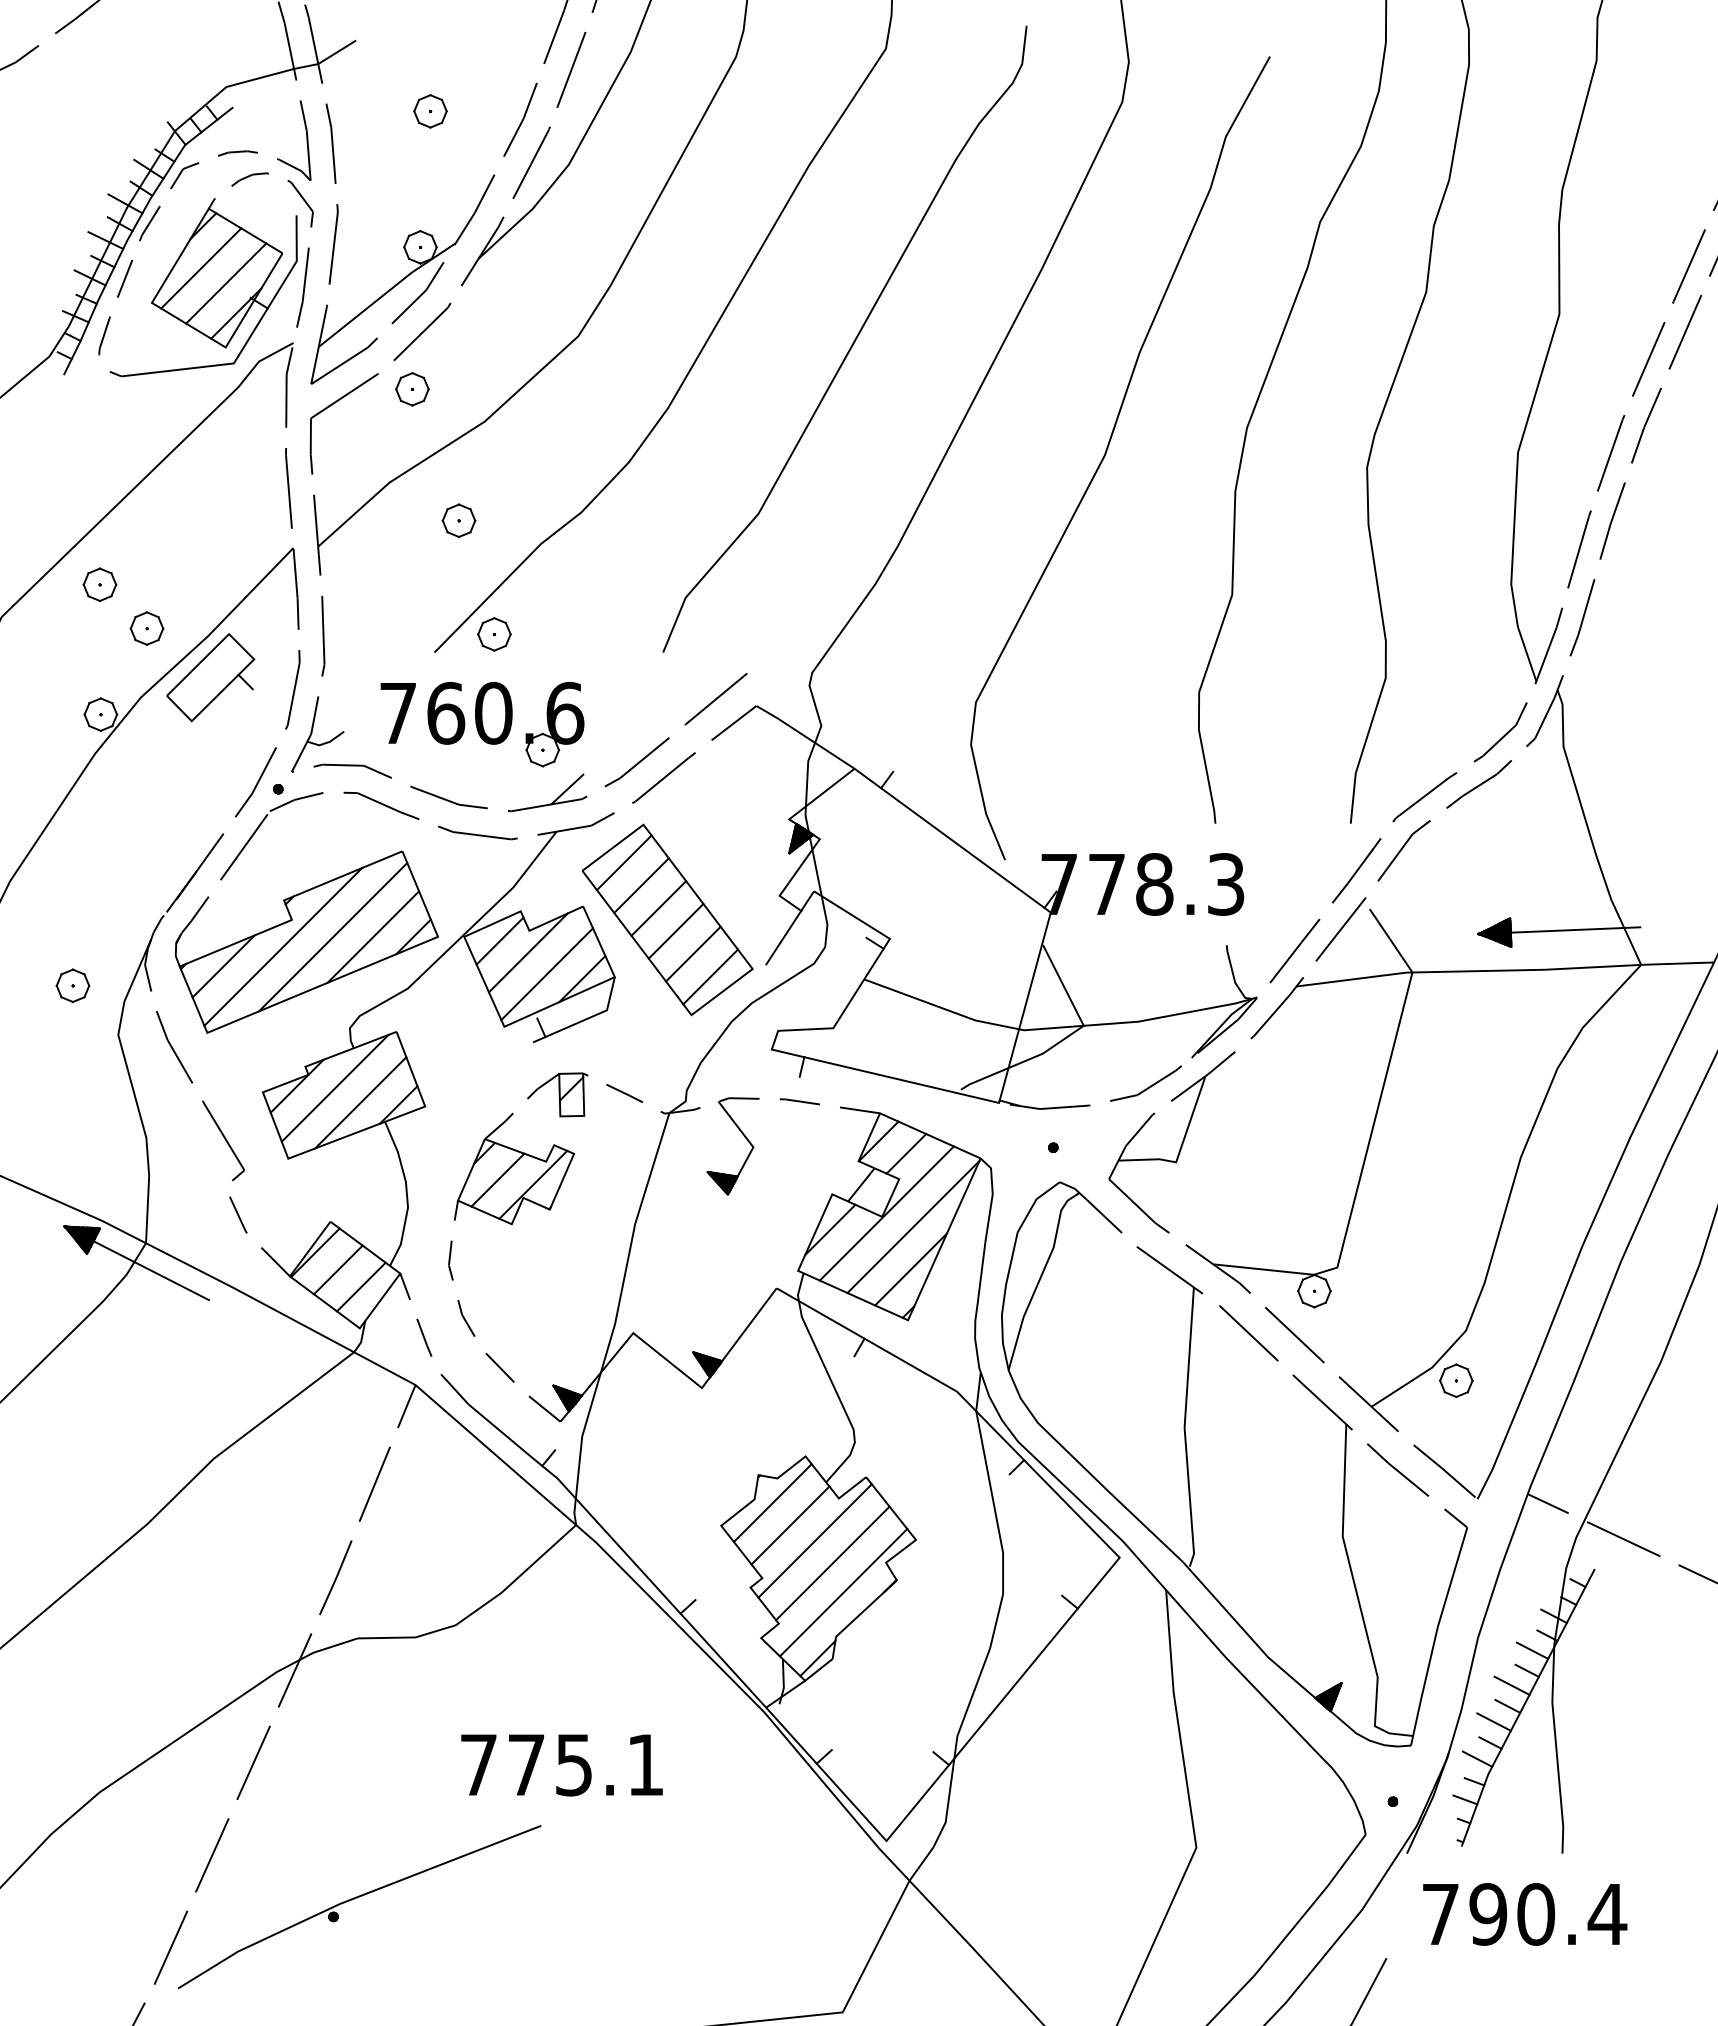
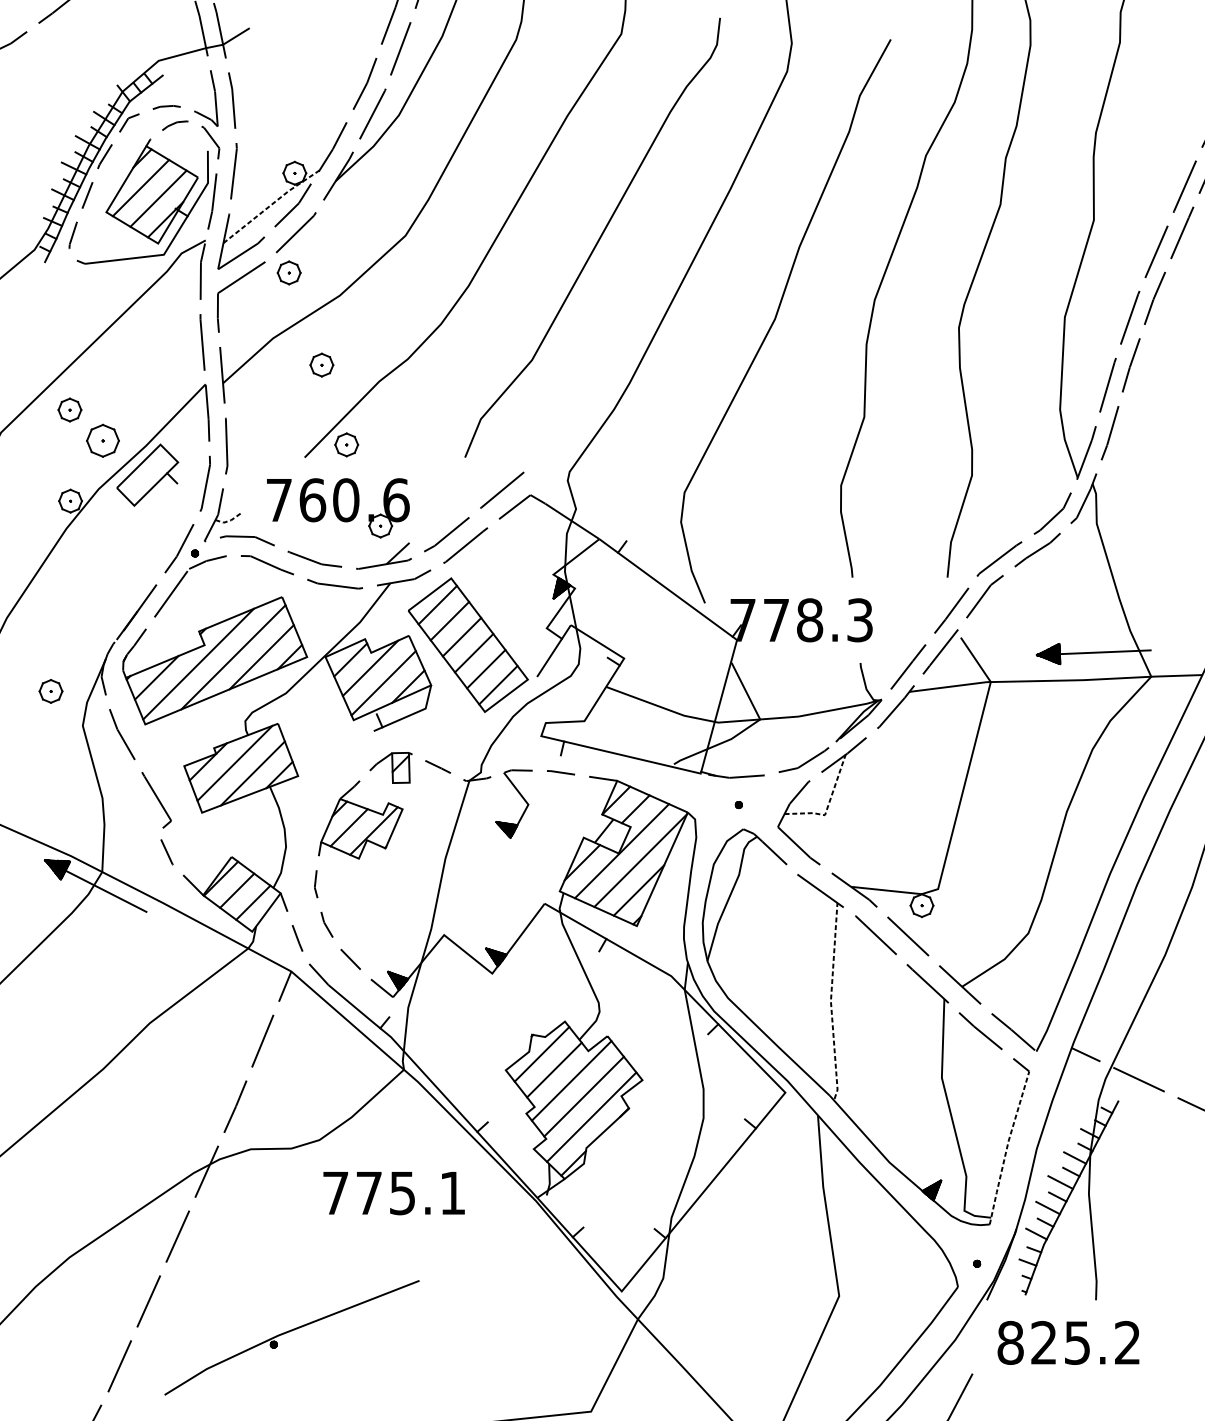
part: (430, 111) -> (301, 78), removed
line: (386, 293) -> (270, 205), solid -> dashed
part: (146, 628) -> (102, 440), size x1.4
line: (327, 742) -> (229, 520), solid -> dashed
line: (1181, 1147) -> (828, 804), solid -> dashed
part: (1456, 1380) -> (1021, 968), removed
line: (1184, 1427) -> (830, 1001), solid -> dashed
line: (1435, 1635) -> (1006, 1147), solid -> dashed
text: (561, 1765) -> (393, 1193), moved
part: (357, 1898) -> (290, 1331), moved
text: (1524, 1914) -> (1069, 1342), 790.4 -> 825.2

